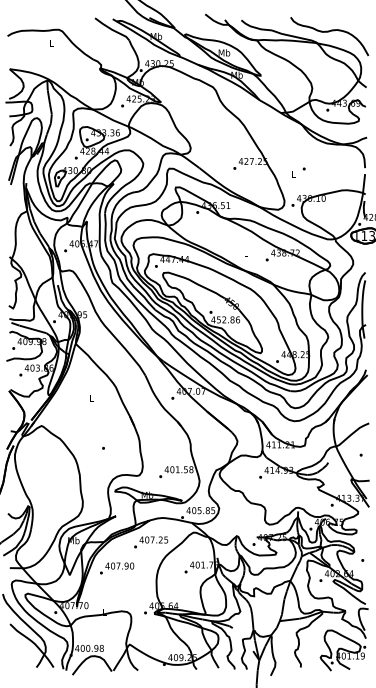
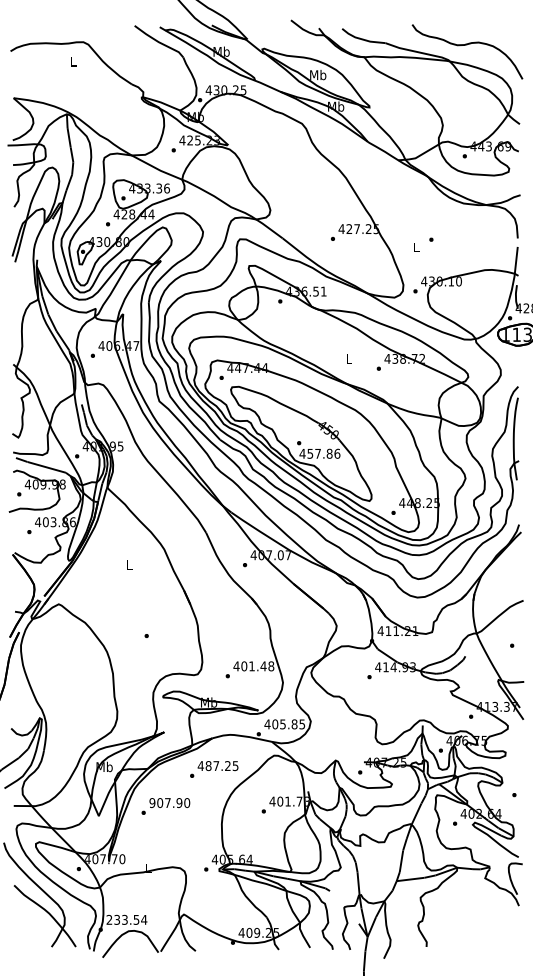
text: (223, 319) -> (317, 453), 452.86 -> 457.86
text: (185, 469) -> (263, 666), 401.58 -> 401.48
text: (147, 539) -> (208, 765), 407.25 -> 487.25
text: (107, 566) -> (152, 803), 407.90 -> 907.90
text: (89, 648) -> (126, 919), 400.98 -> 233.54
part: (343, 650) -> (486, 922), removed

